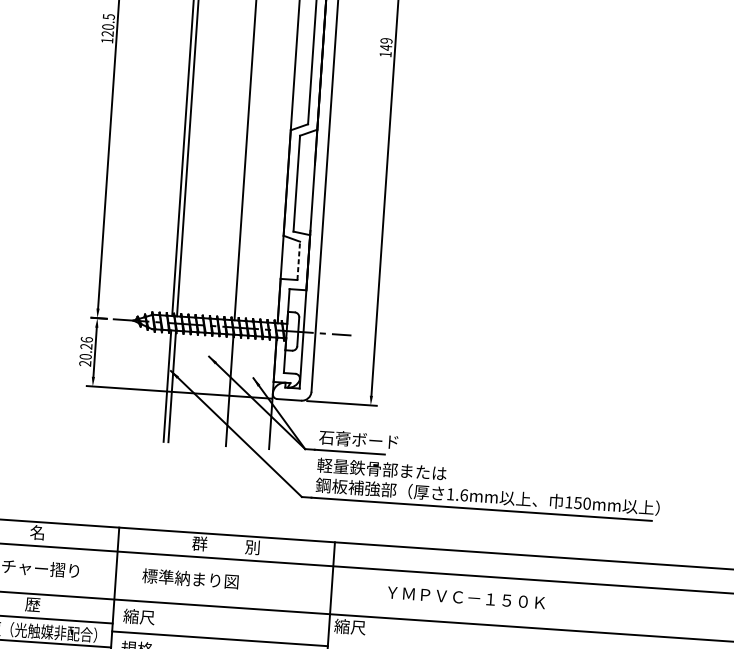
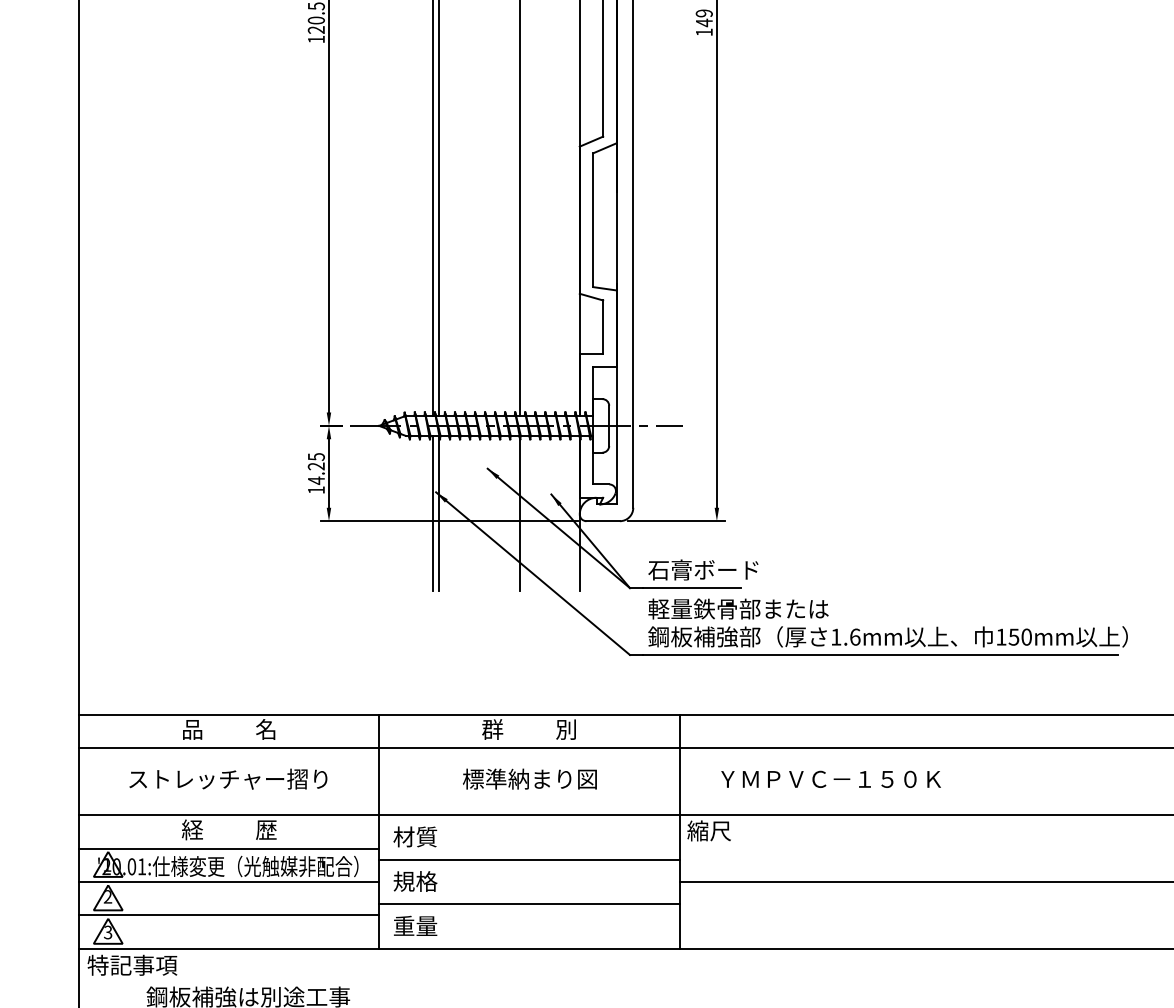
line: (298, 261) -> (603, 327), dashed -> solid
text: (85, 351) -> (315, 473), 20.26 -> 14.25
text: (190, 578) -> (529, 778), moved
text: (466, 597) -> (830, 778), moved
text: (139, 616) -> (415, 836), 縮尺 -> 材質

